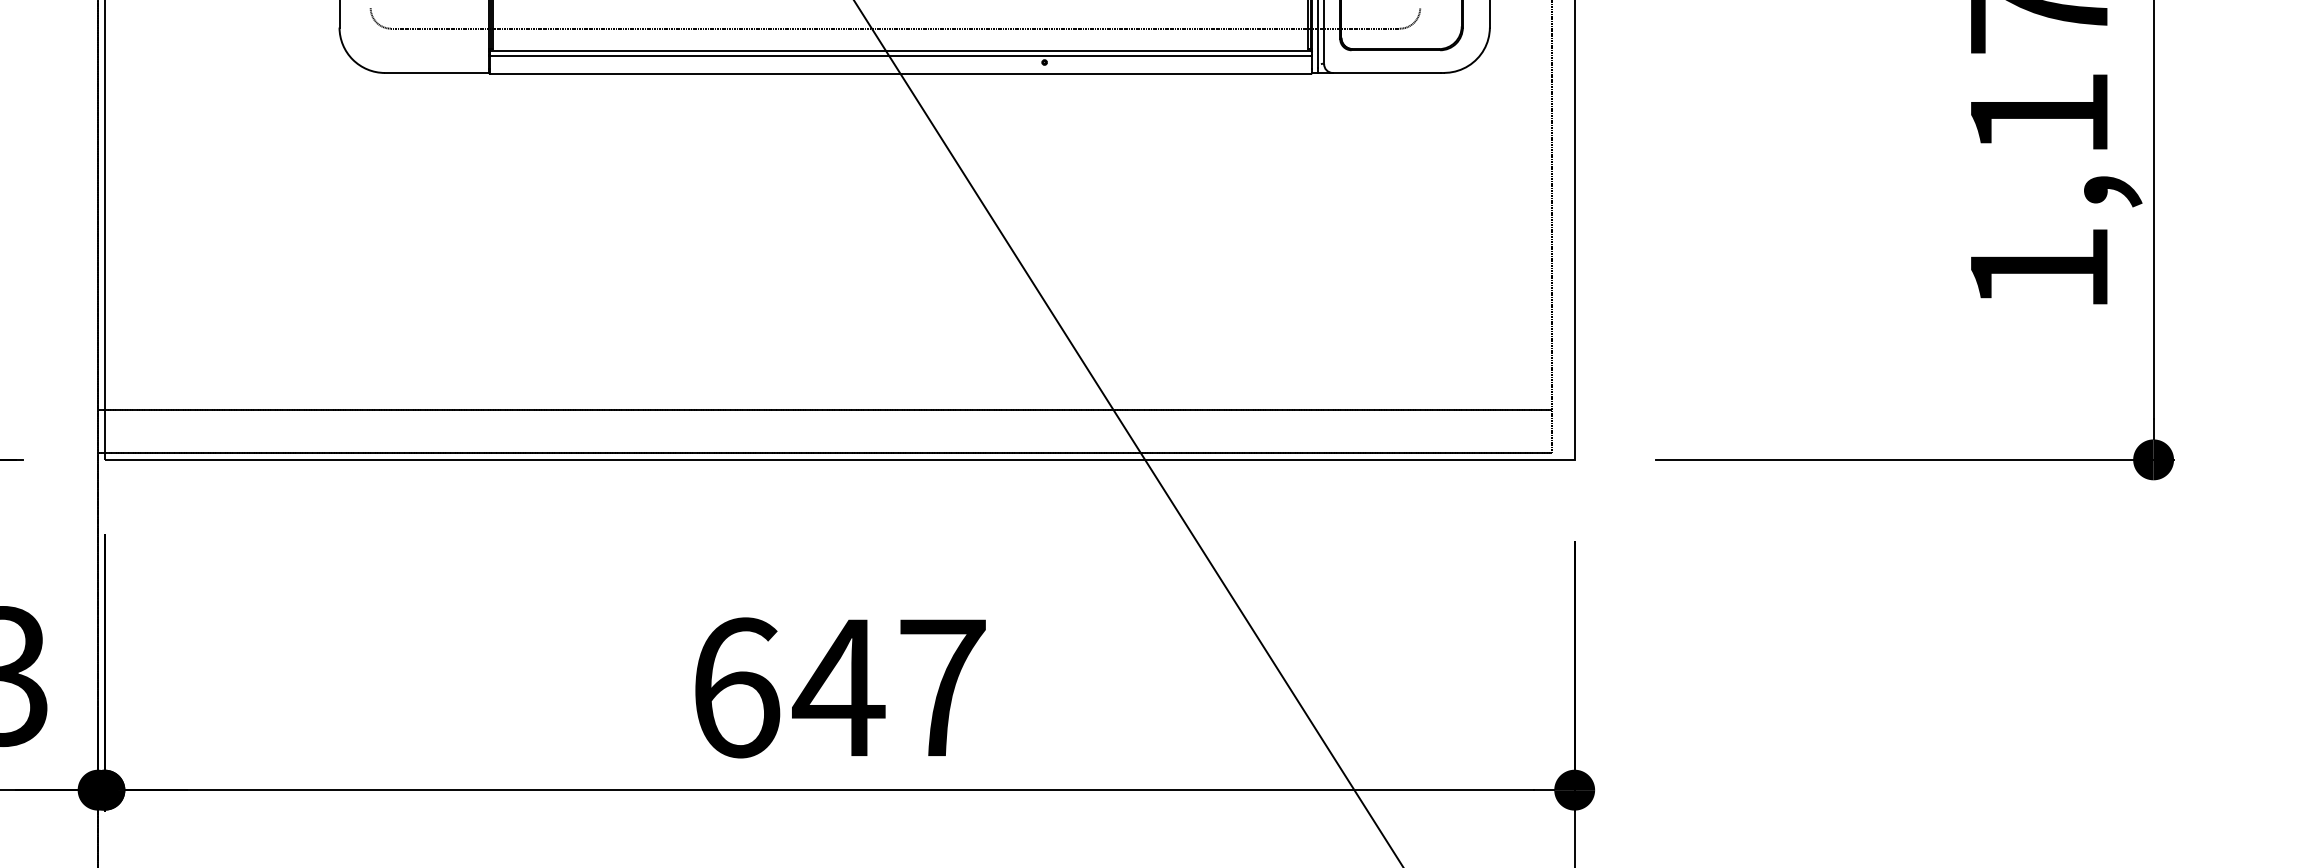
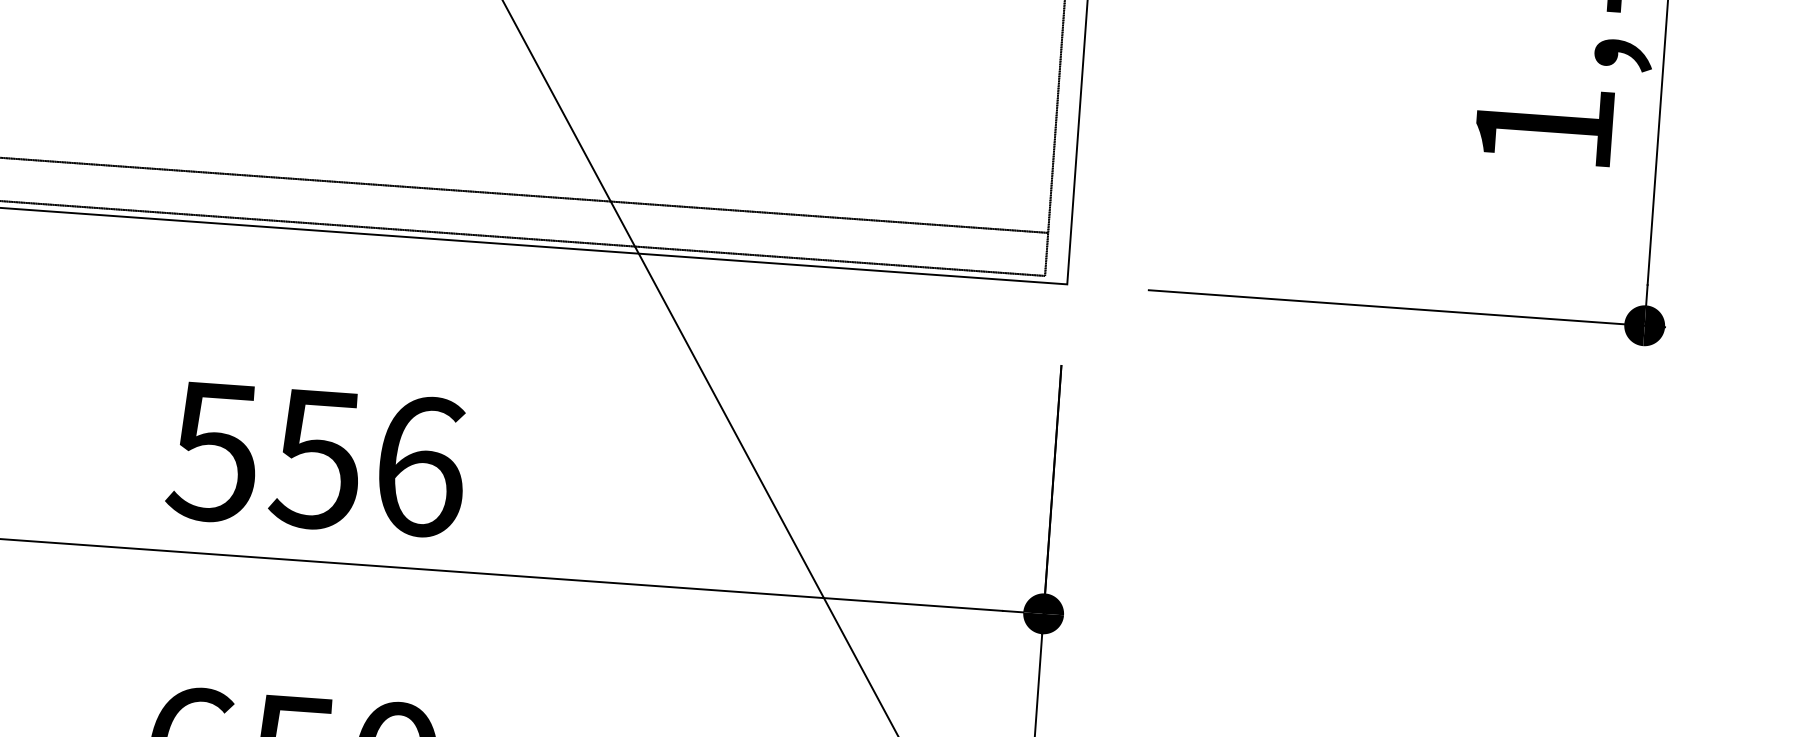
text: (838, 687) -> (316, 458), 647 -> 556

